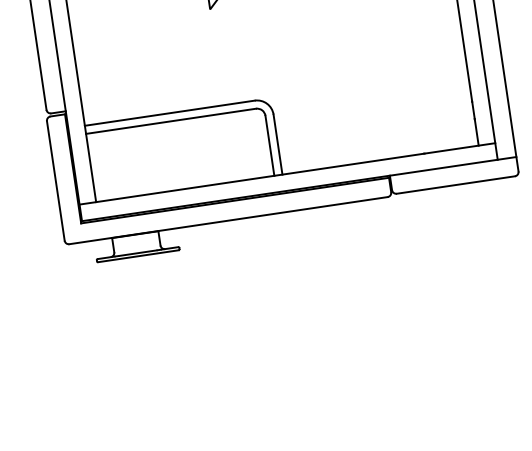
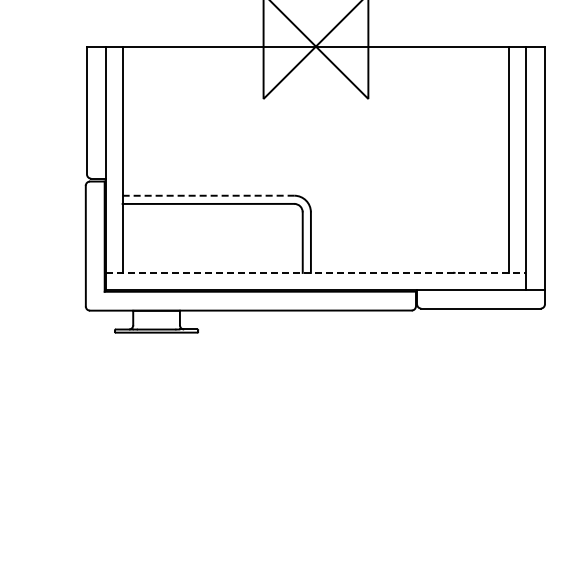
line: (169, 112) -> (208, 195), solid -> dashed
line: (287, 173) -> (316, 272), solid -> dashed

